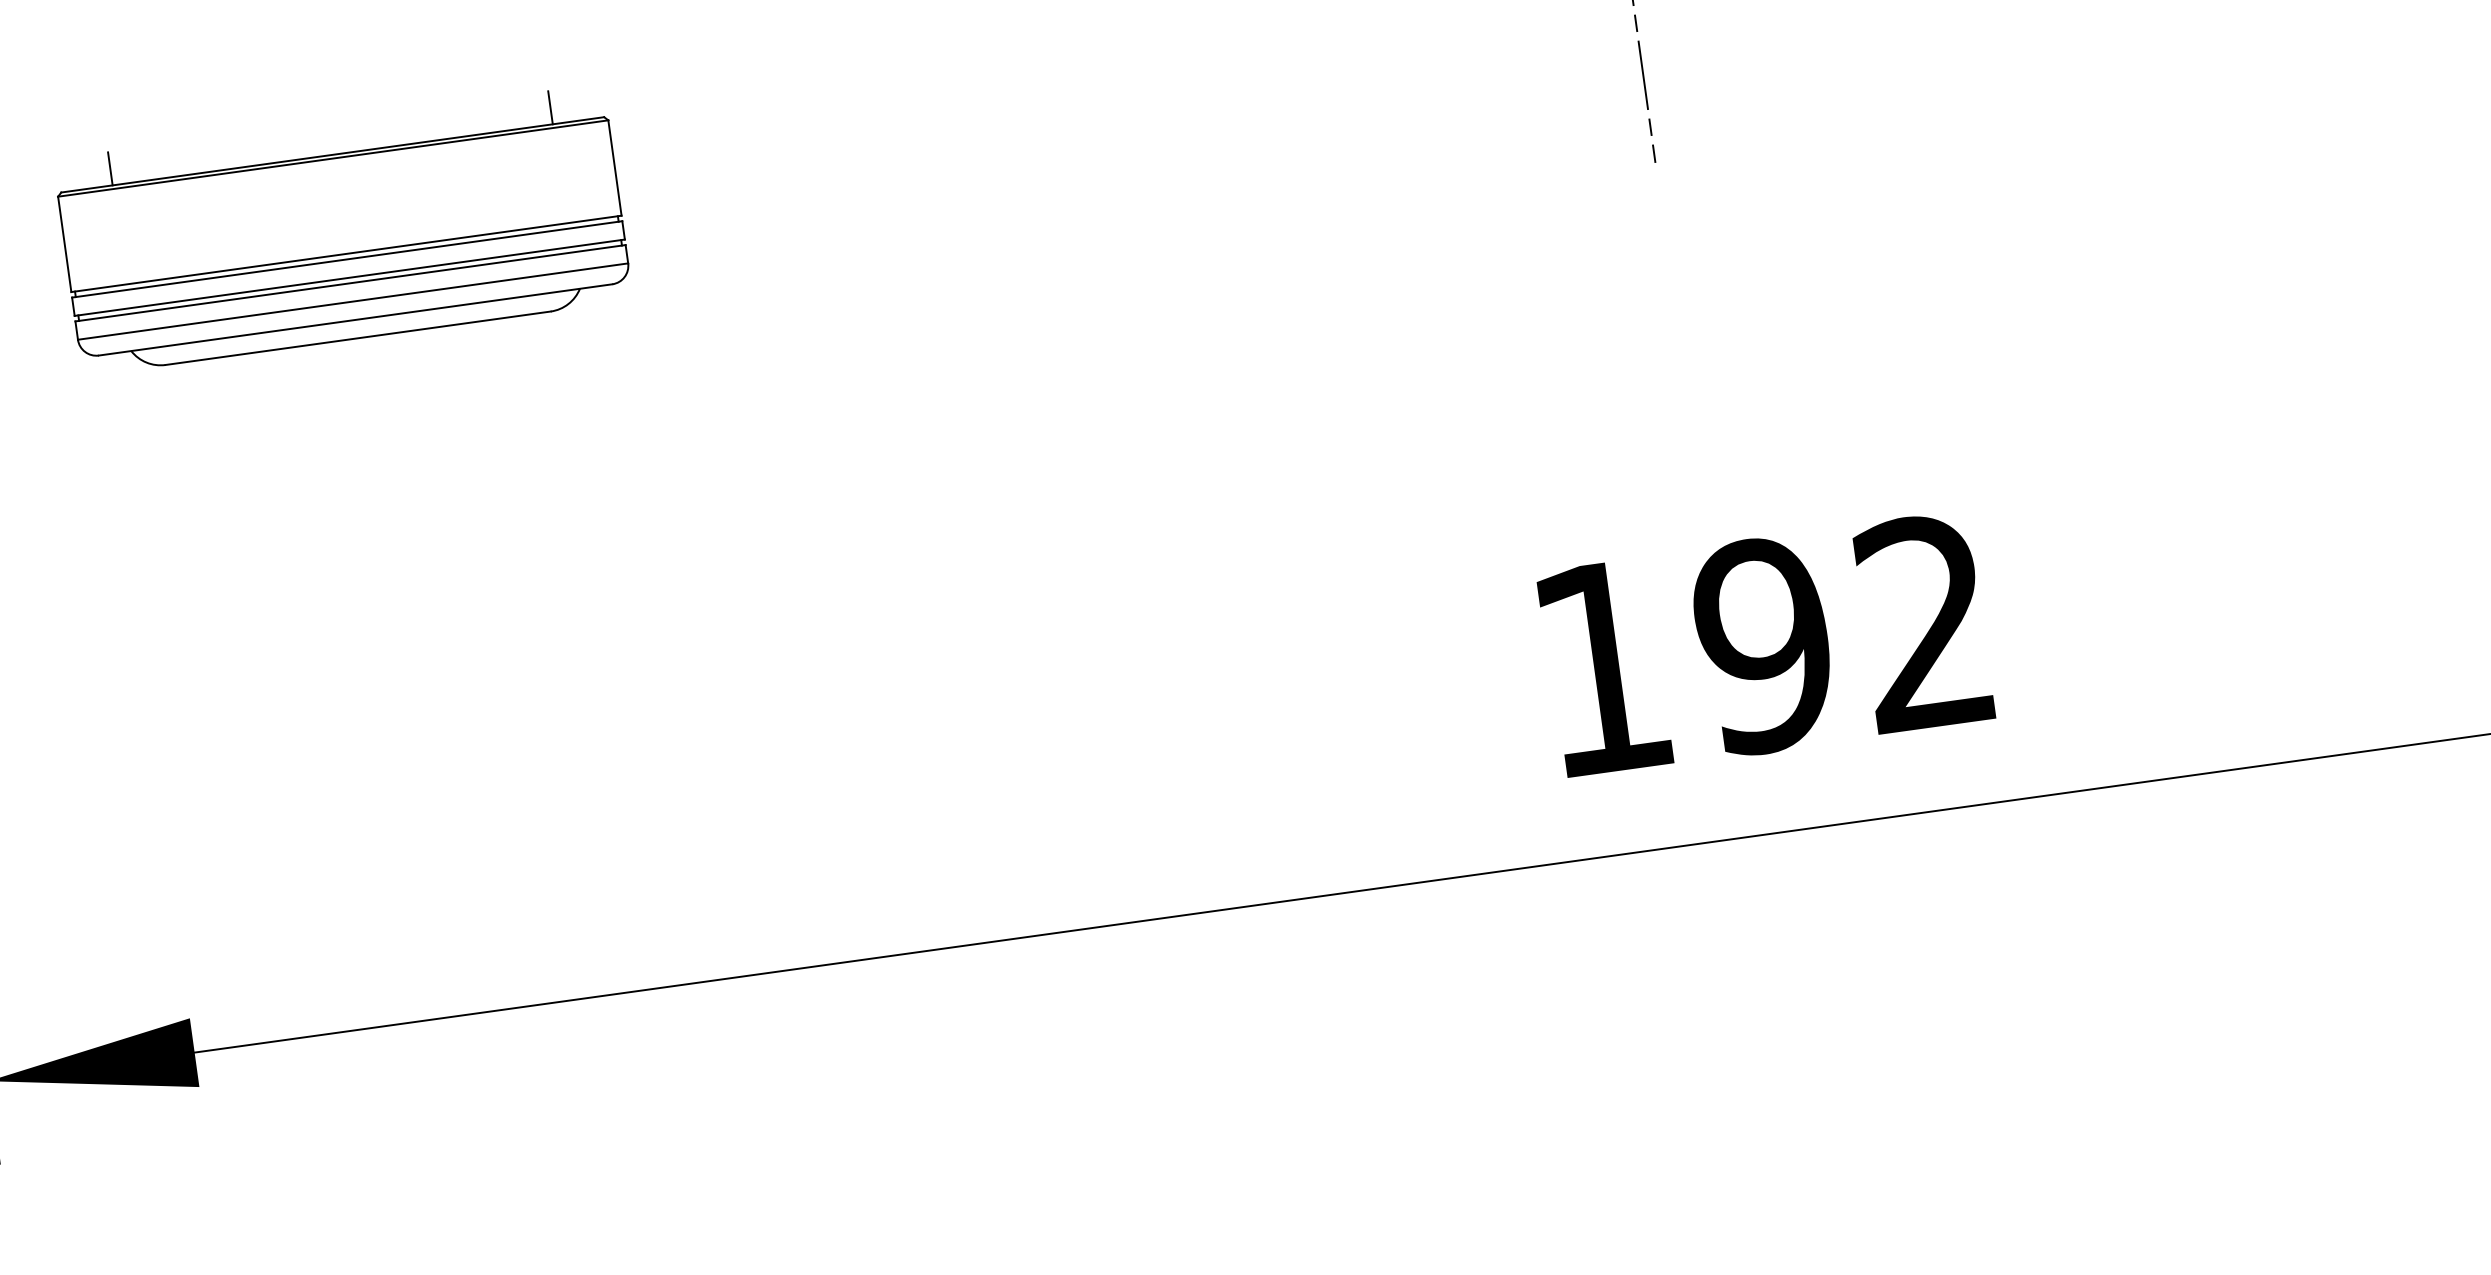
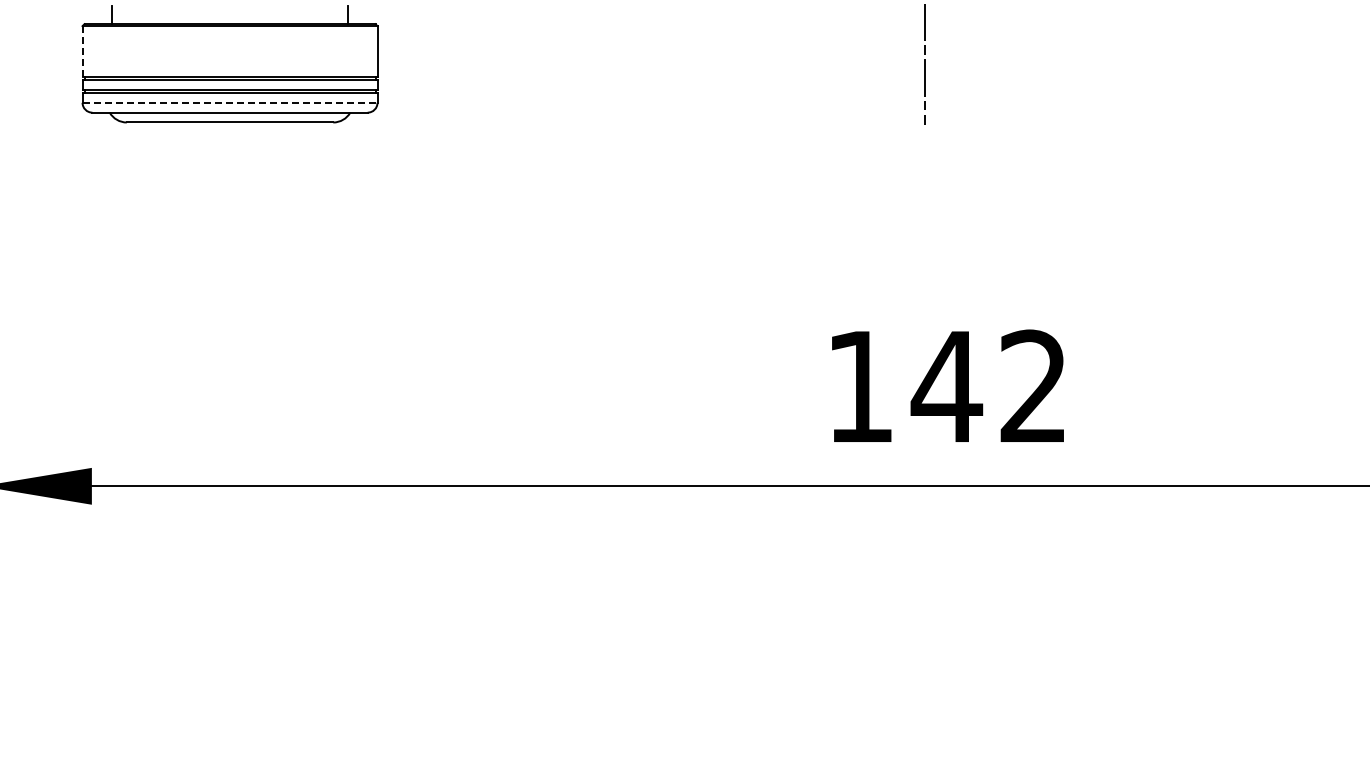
line: (64, 244) -> (82, 51), solid -> dashed
line: (353, 300) -> (230, 102), solid -> dashed
text: (1762, 645) -> (946, 386), 192 -> 142

